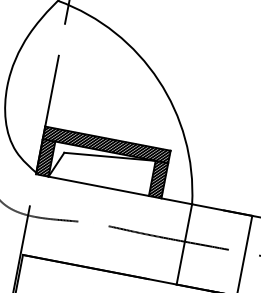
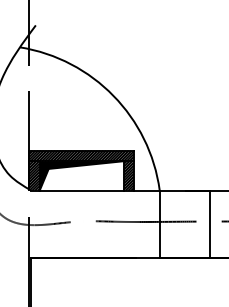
fill: (102, 168) -> (81, 175), added

